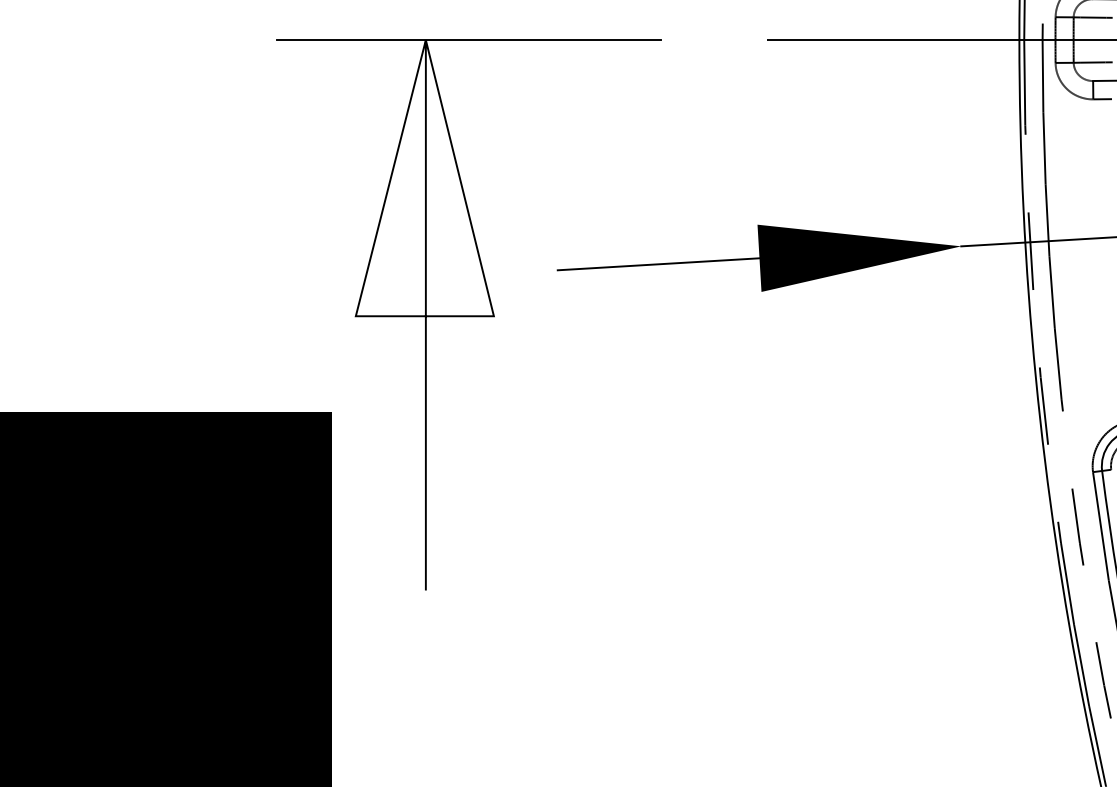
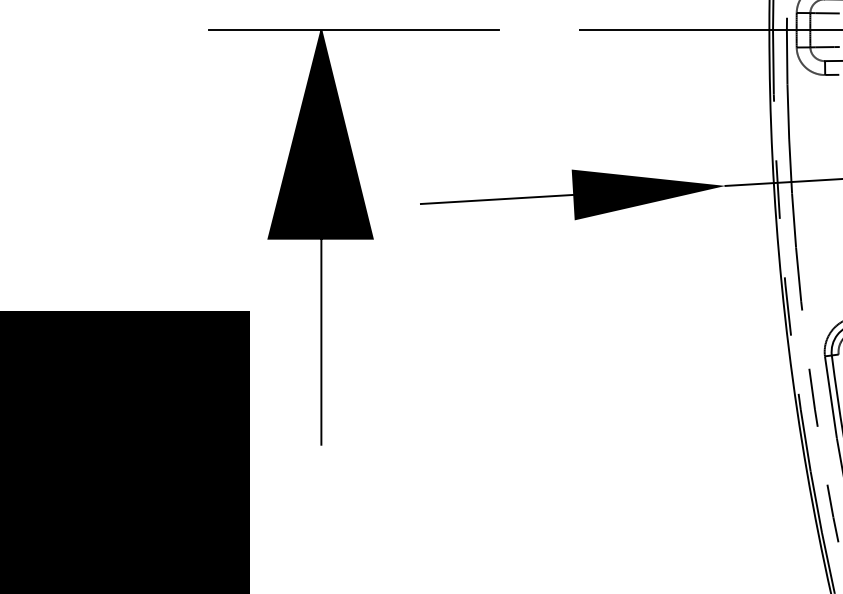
fill: (424, 178) -> (320, 134), added

